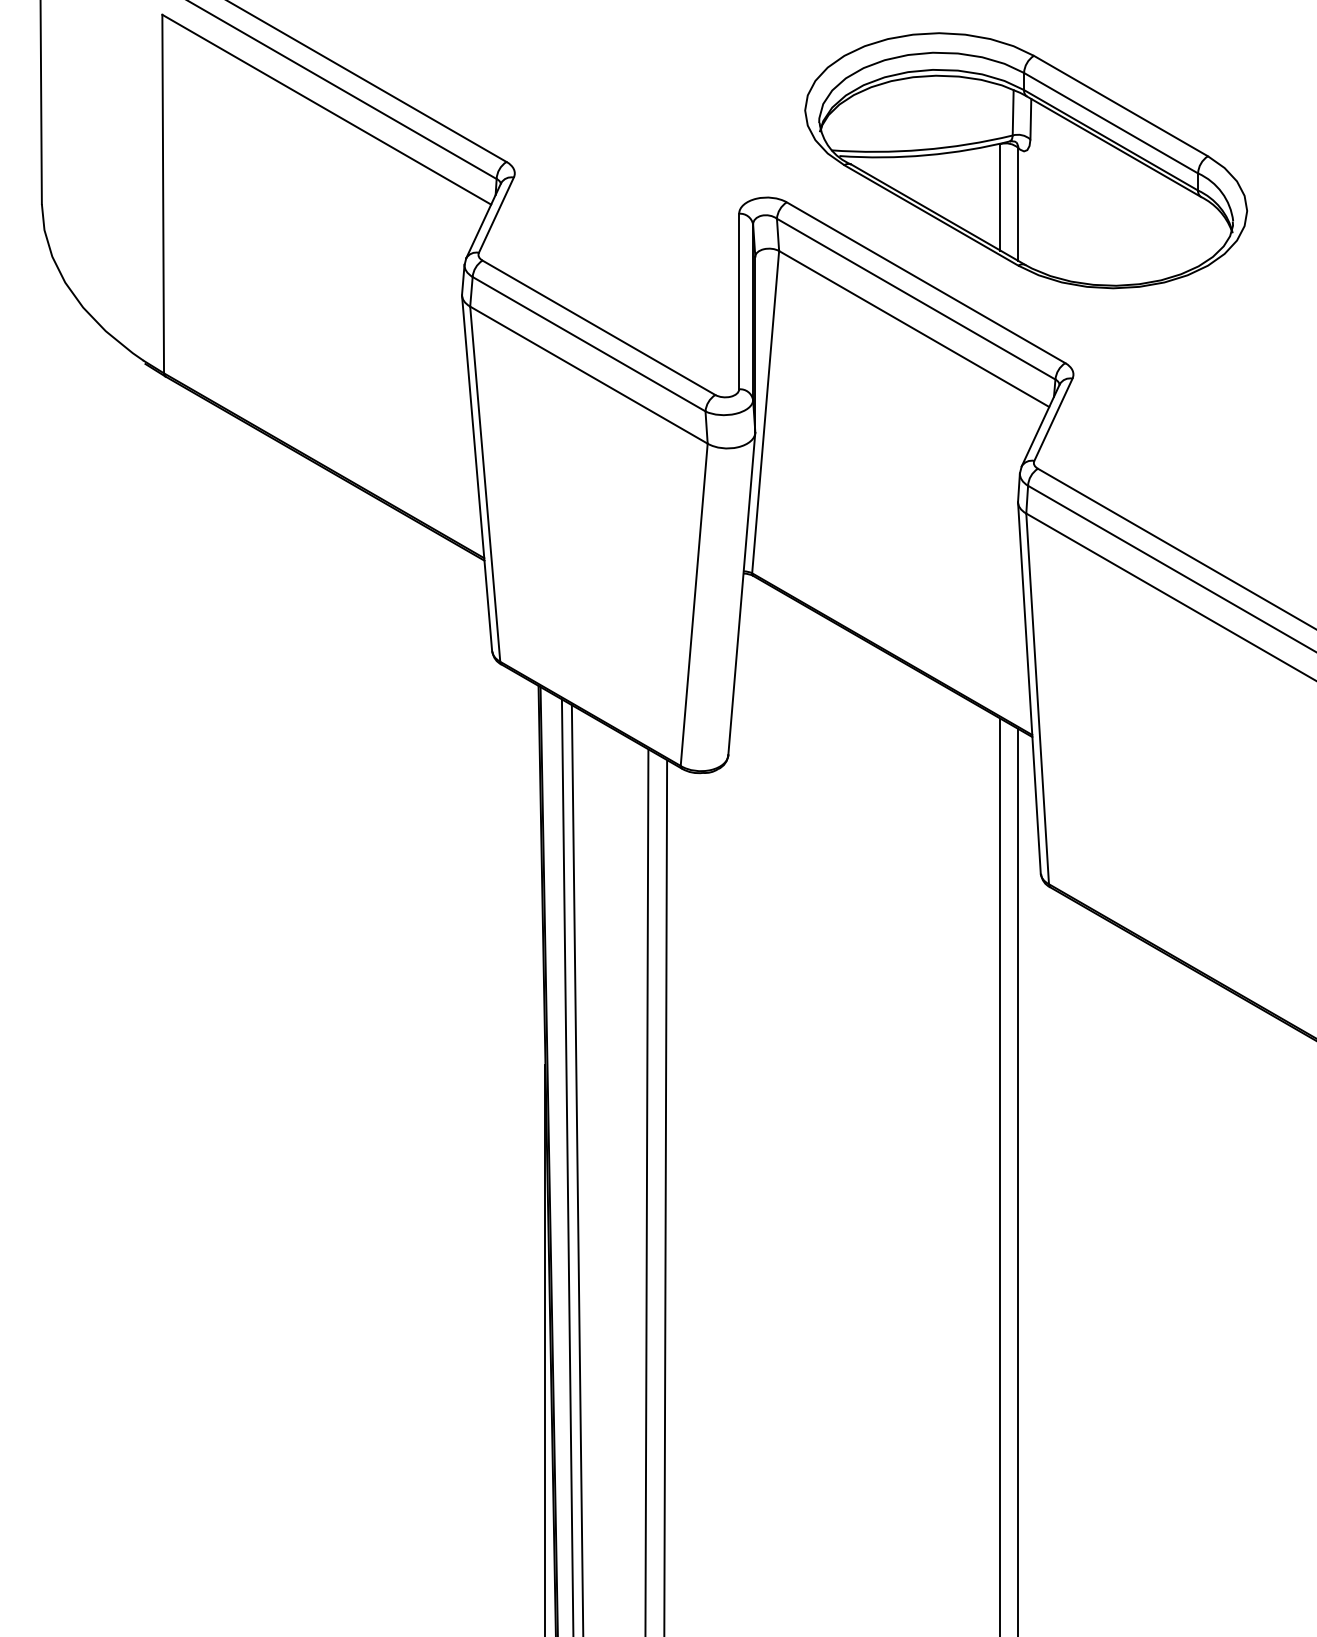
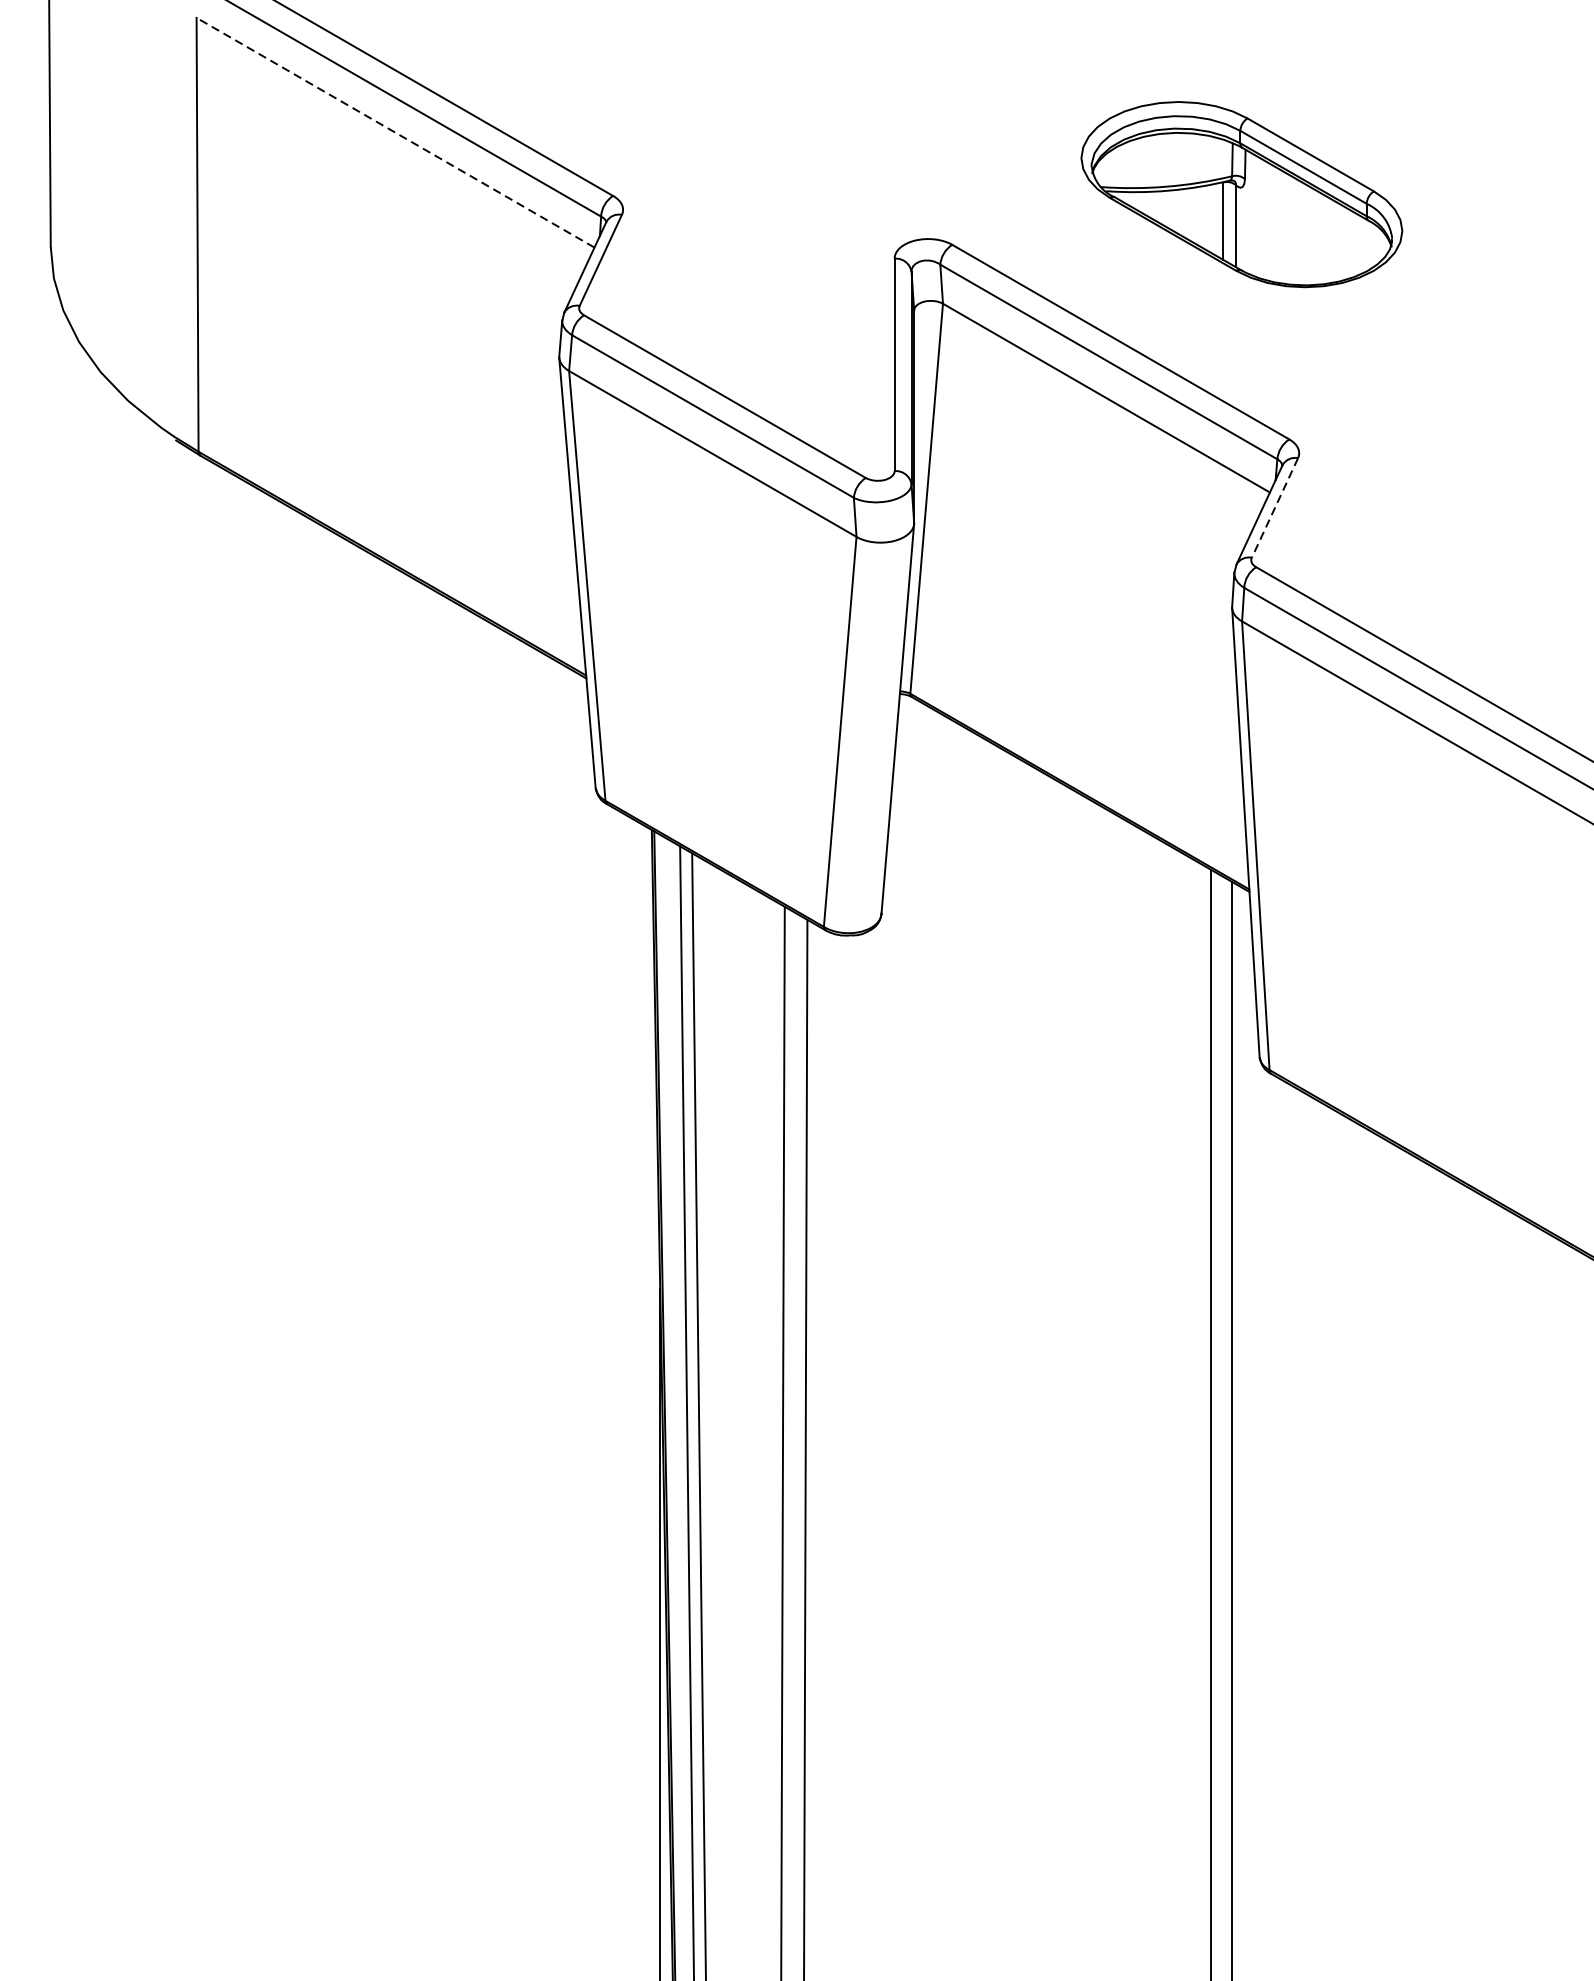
line: (326, 109) -> (395, 132), solid -> dashed
part: (1025, 160) -> (1241, 194), size x0.6
line: (1053, 420) -> (1275, 508), solid -> dashed

